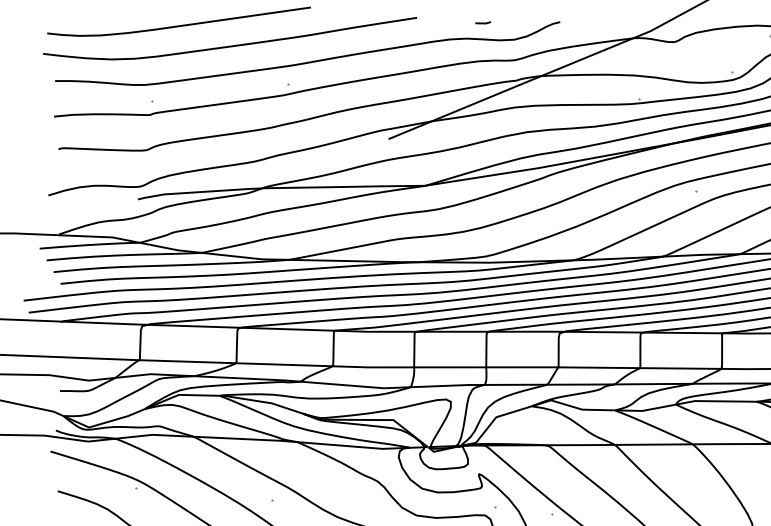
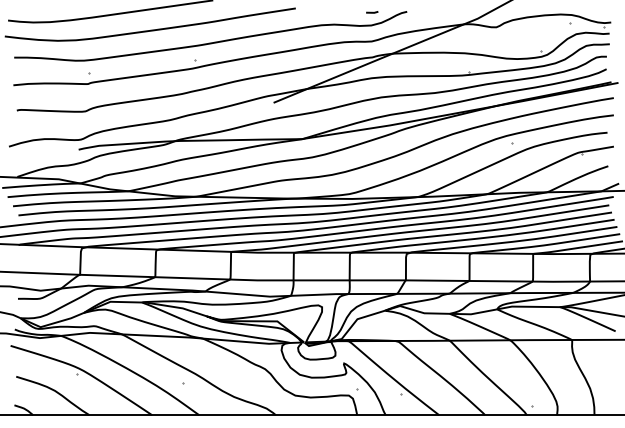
line: (483, 23) -> (372, 12), moved

